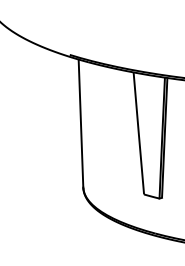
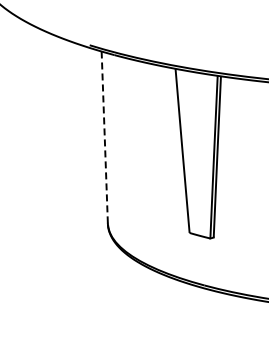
line: (80, 124) -> (104, 138), solid -> dashed

